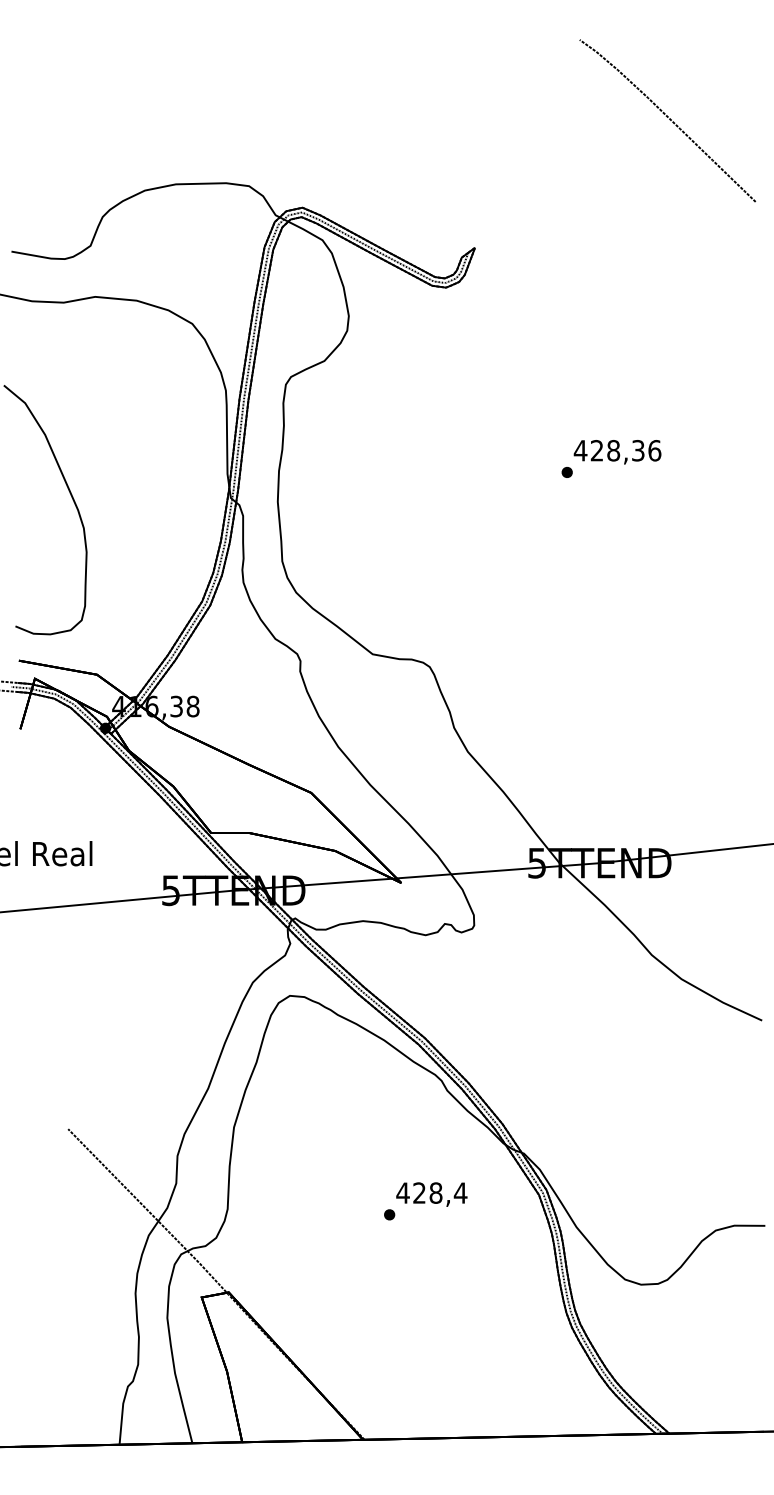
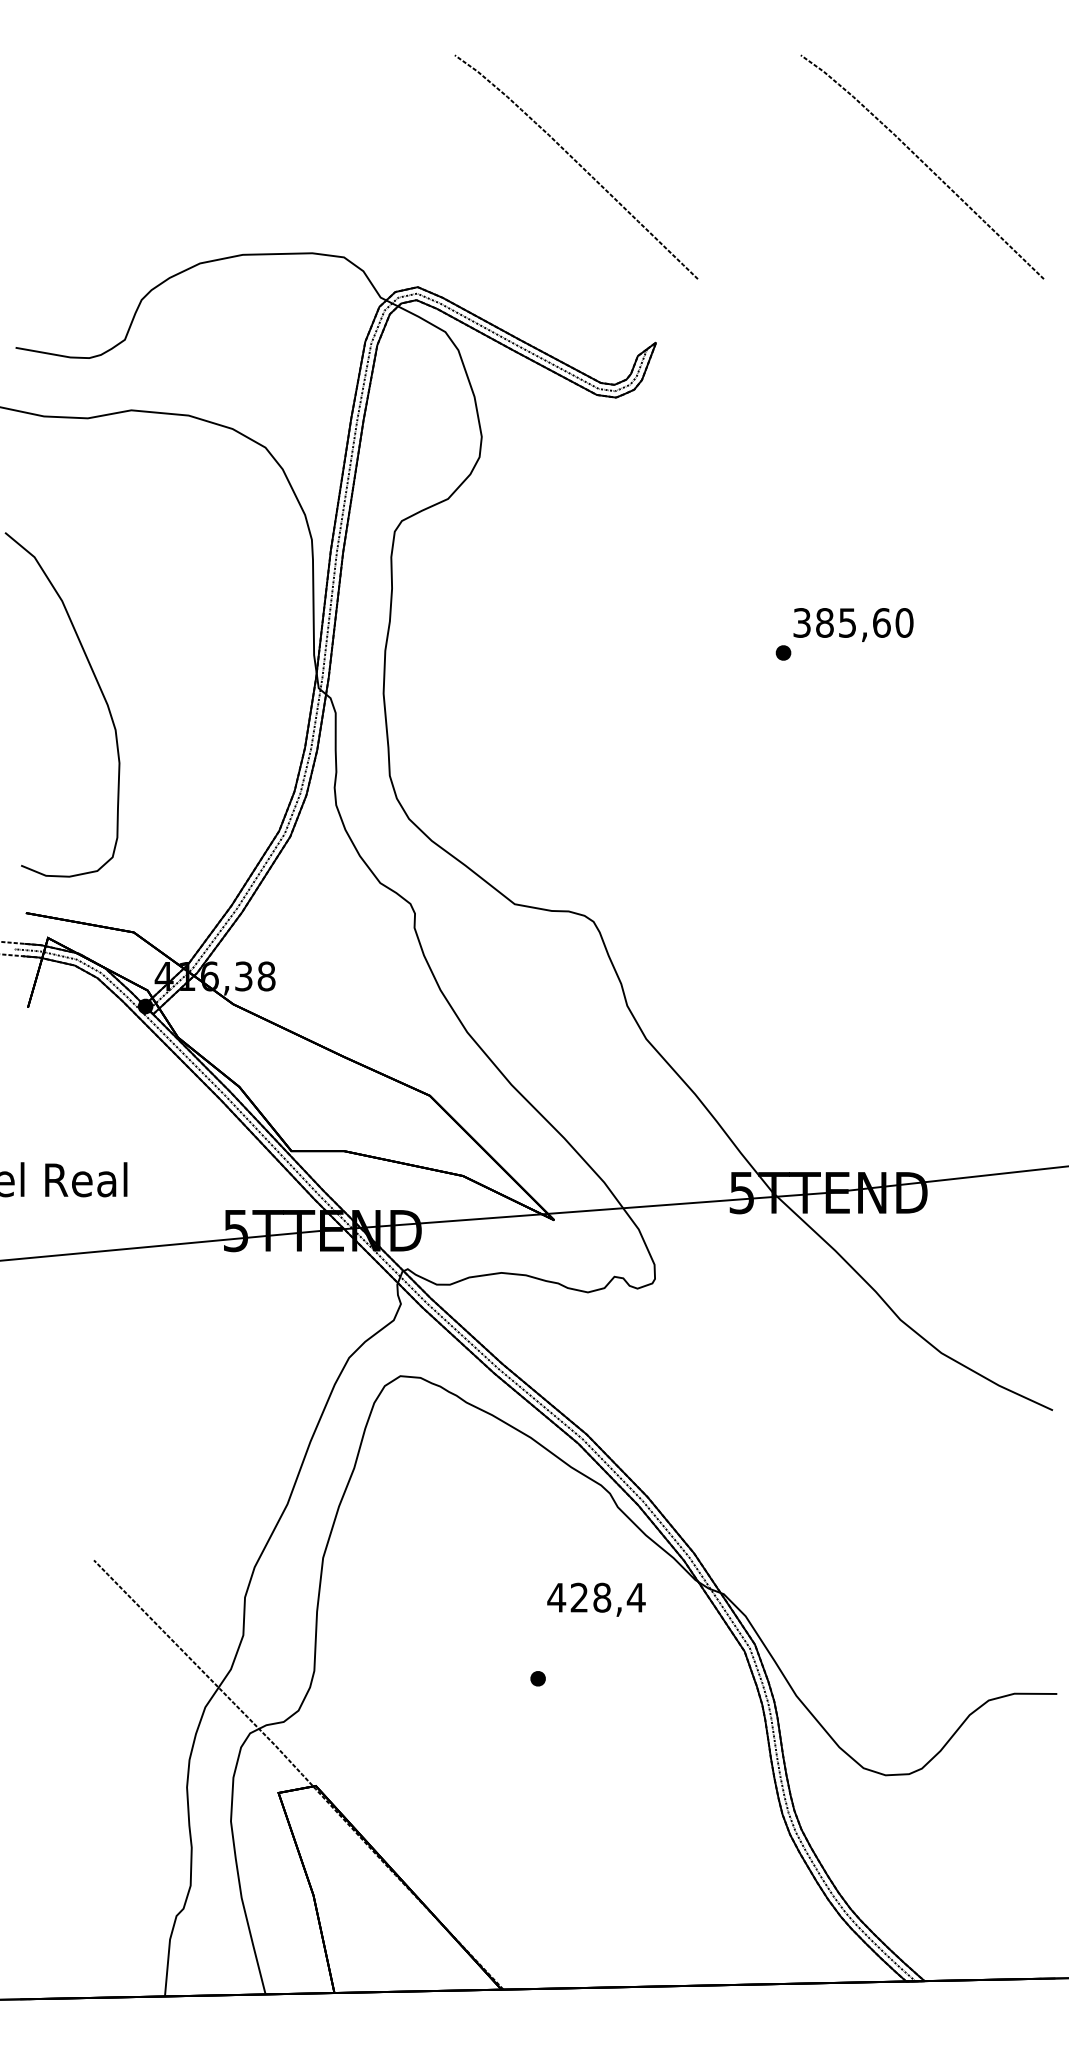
curve: (418, 119) -> (578, 165), added
text: (617, 450) -> (852, 622), 428,36 -> 385,60
text: (431, 1194) -> (596, 1599), moved

